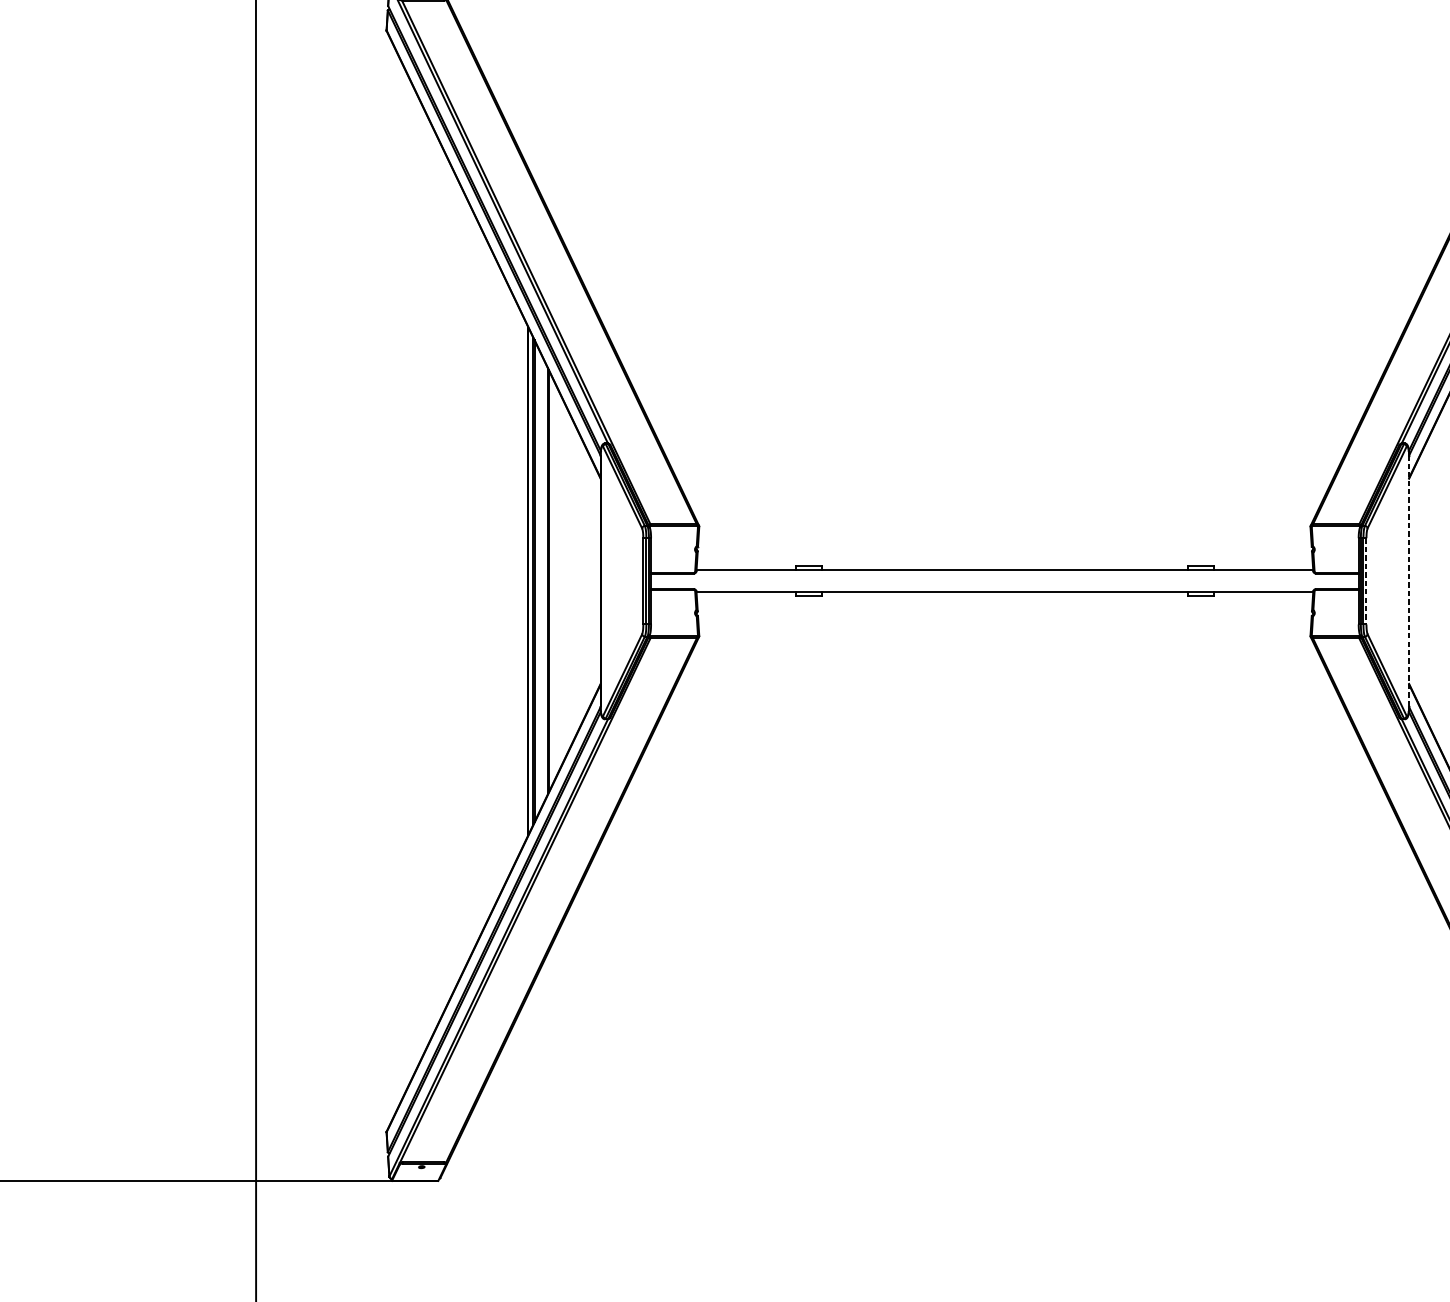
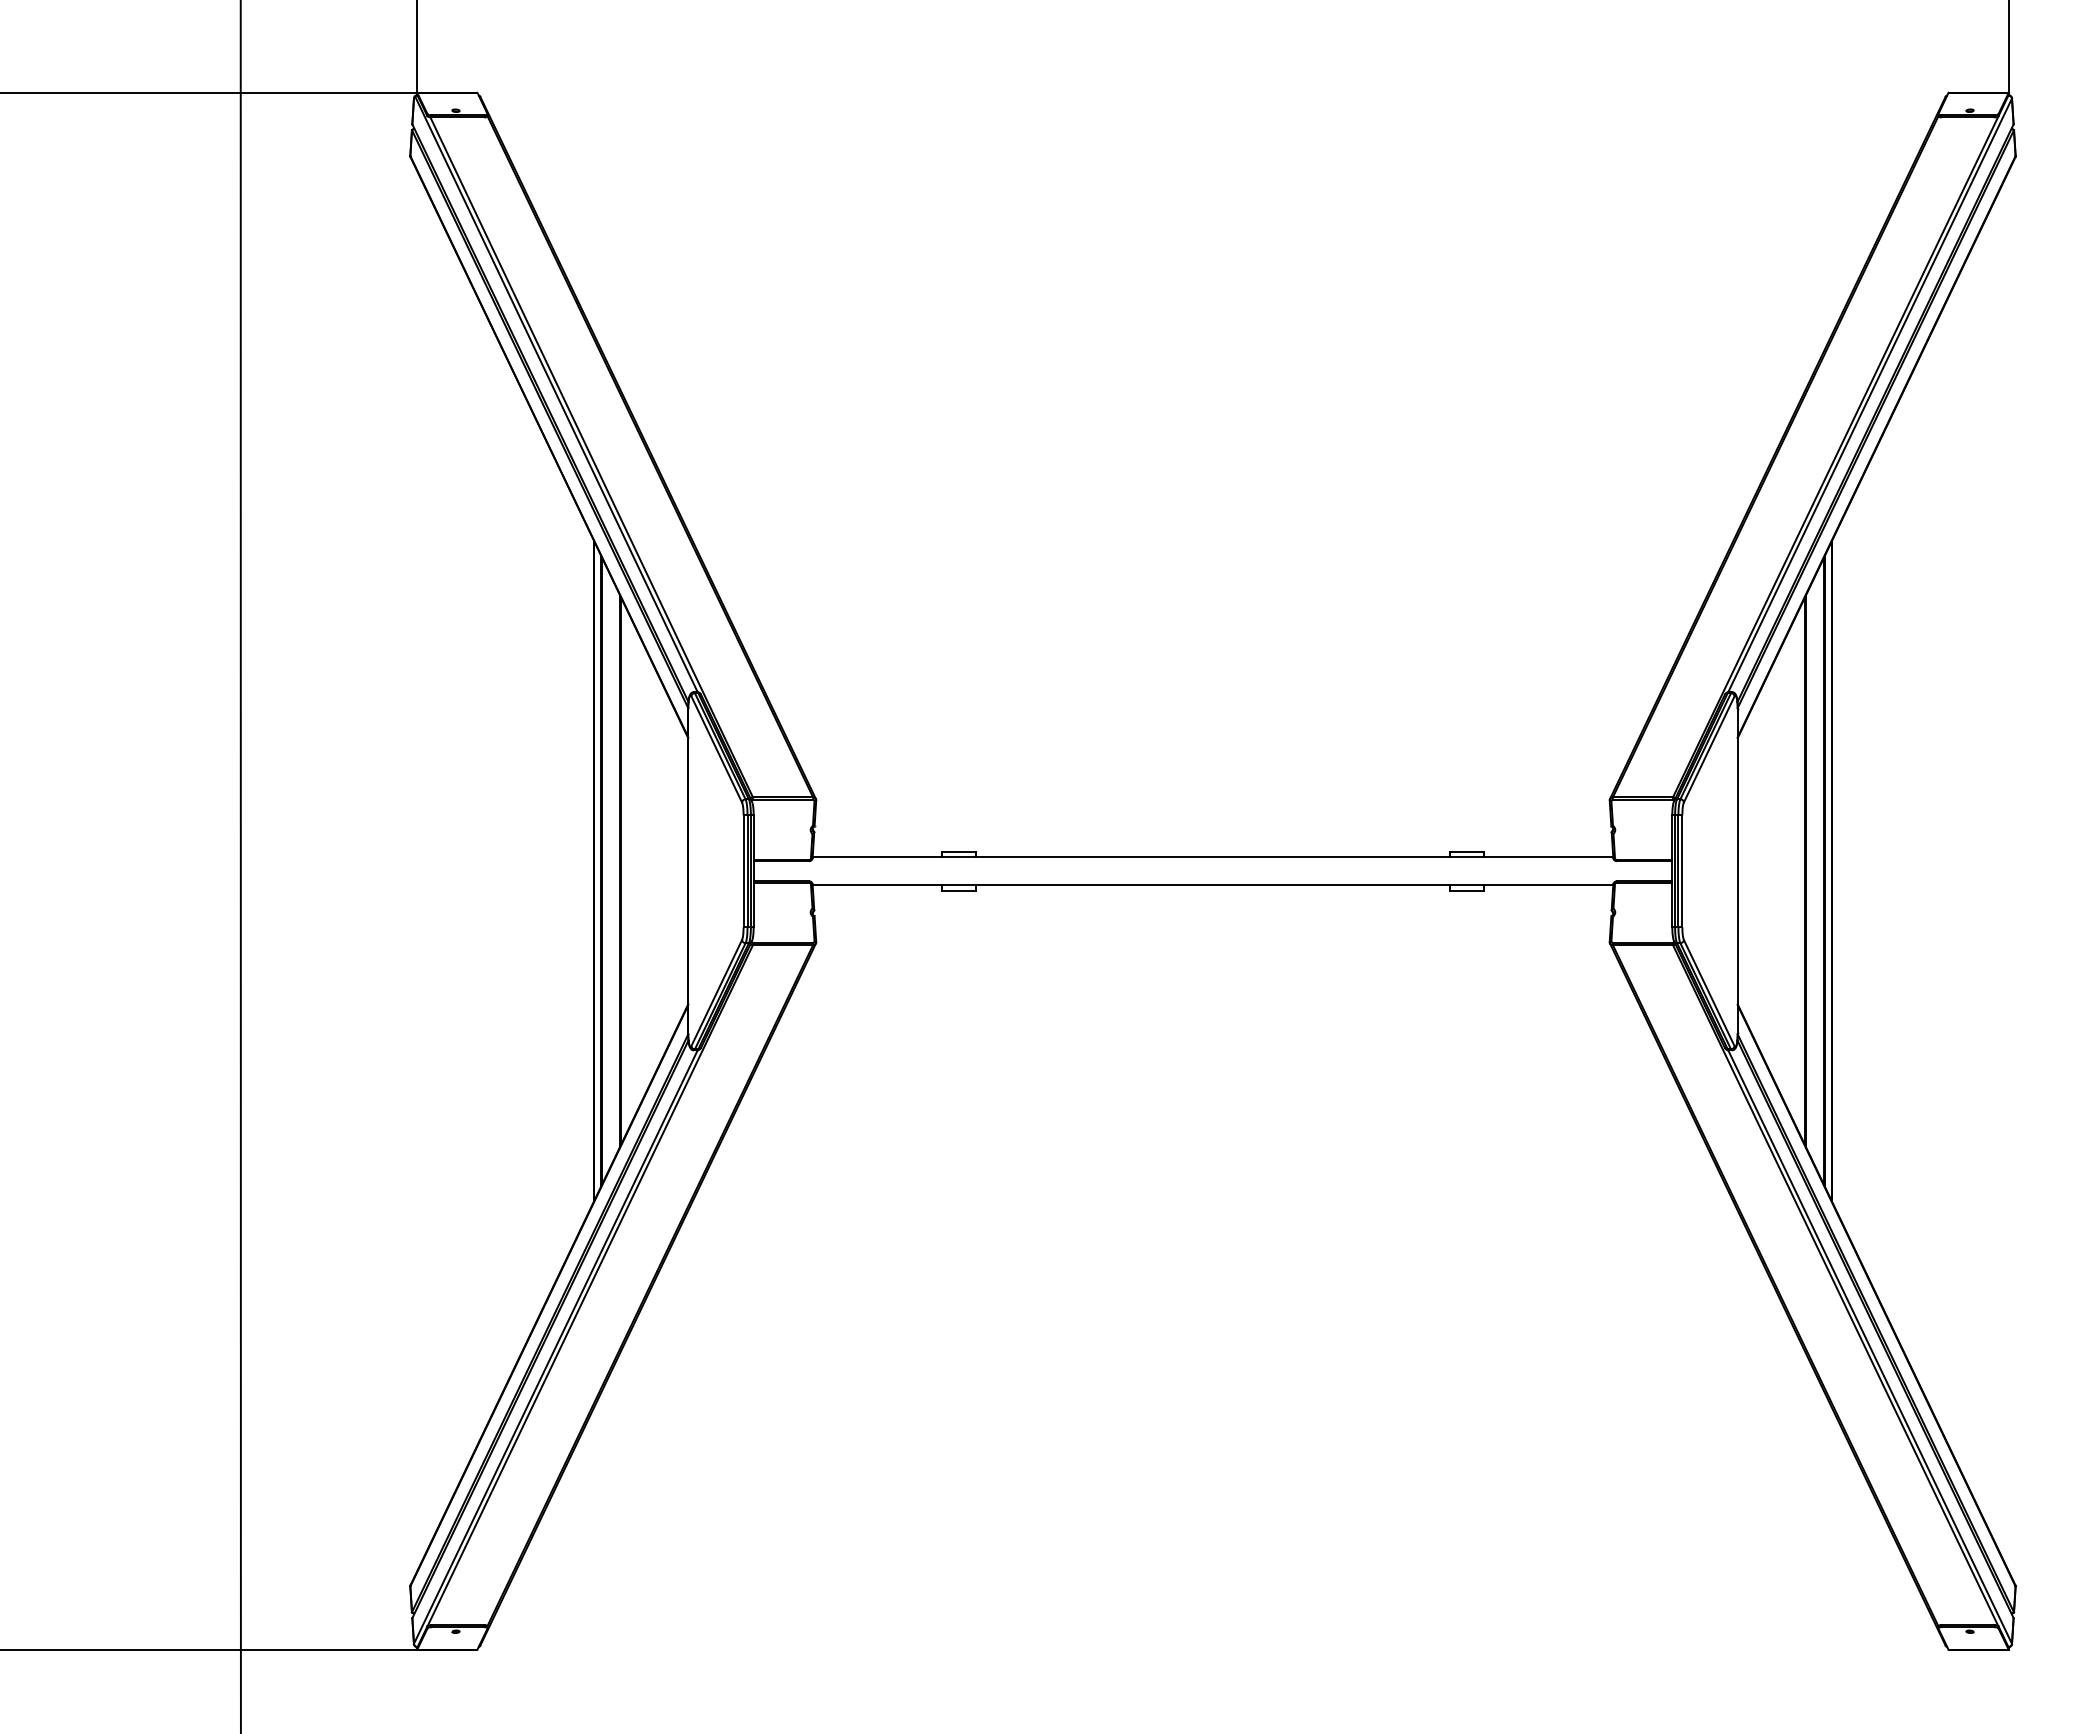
line: (1408, 580) -> (1737, 870), dashed -> solid
line: (1366, 581) -> (1682, 871), dashed -> solid

